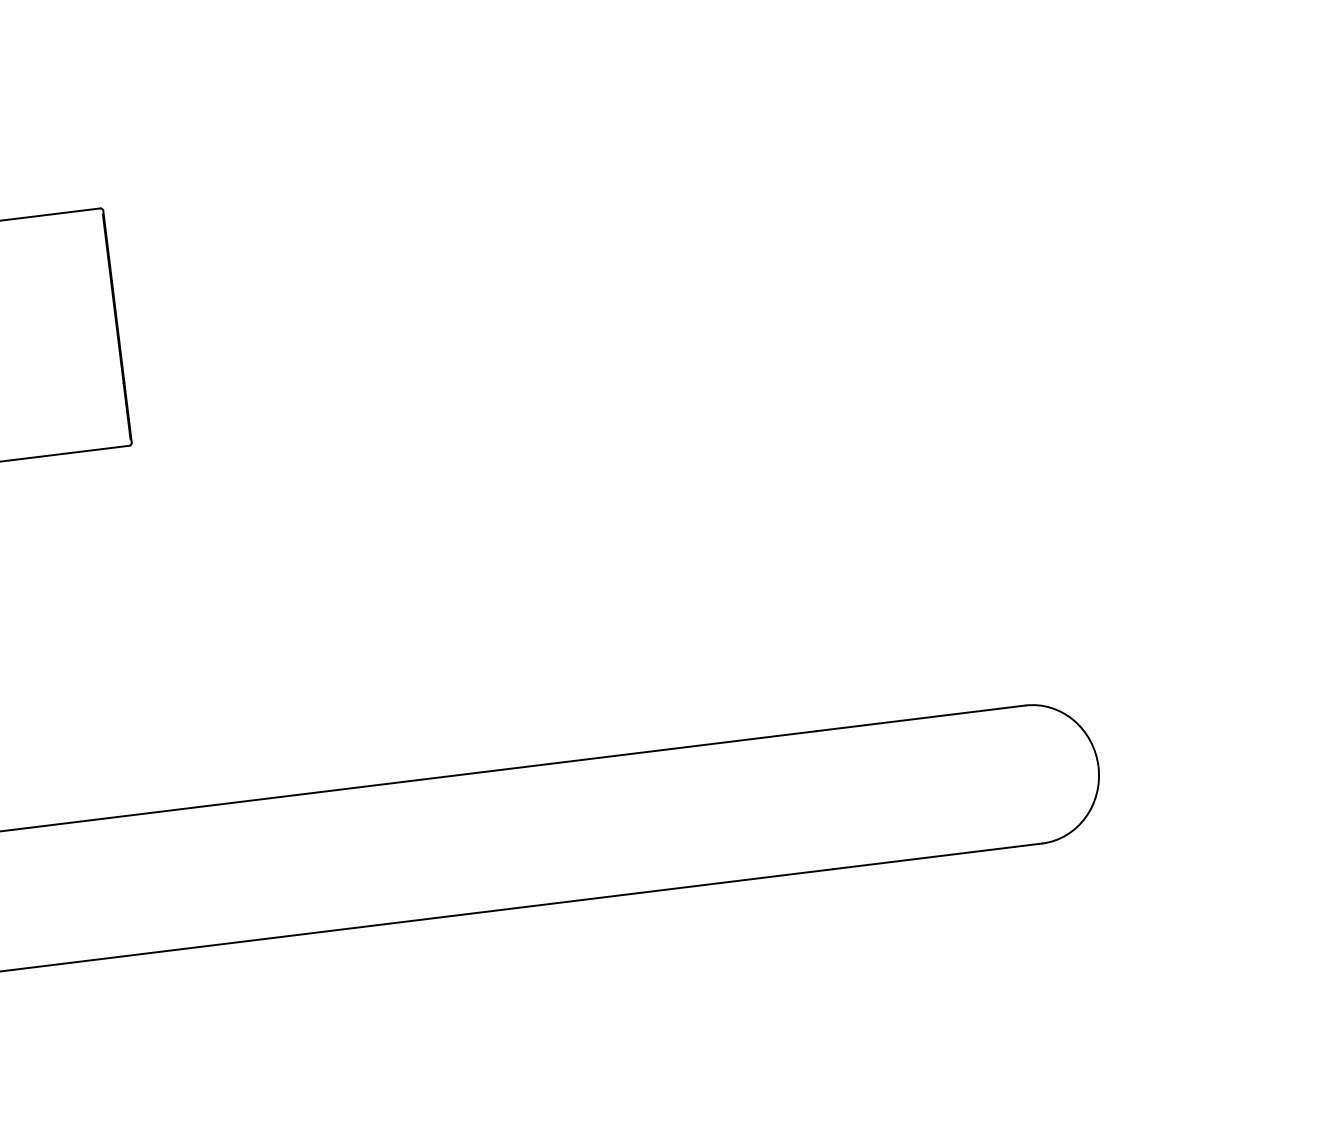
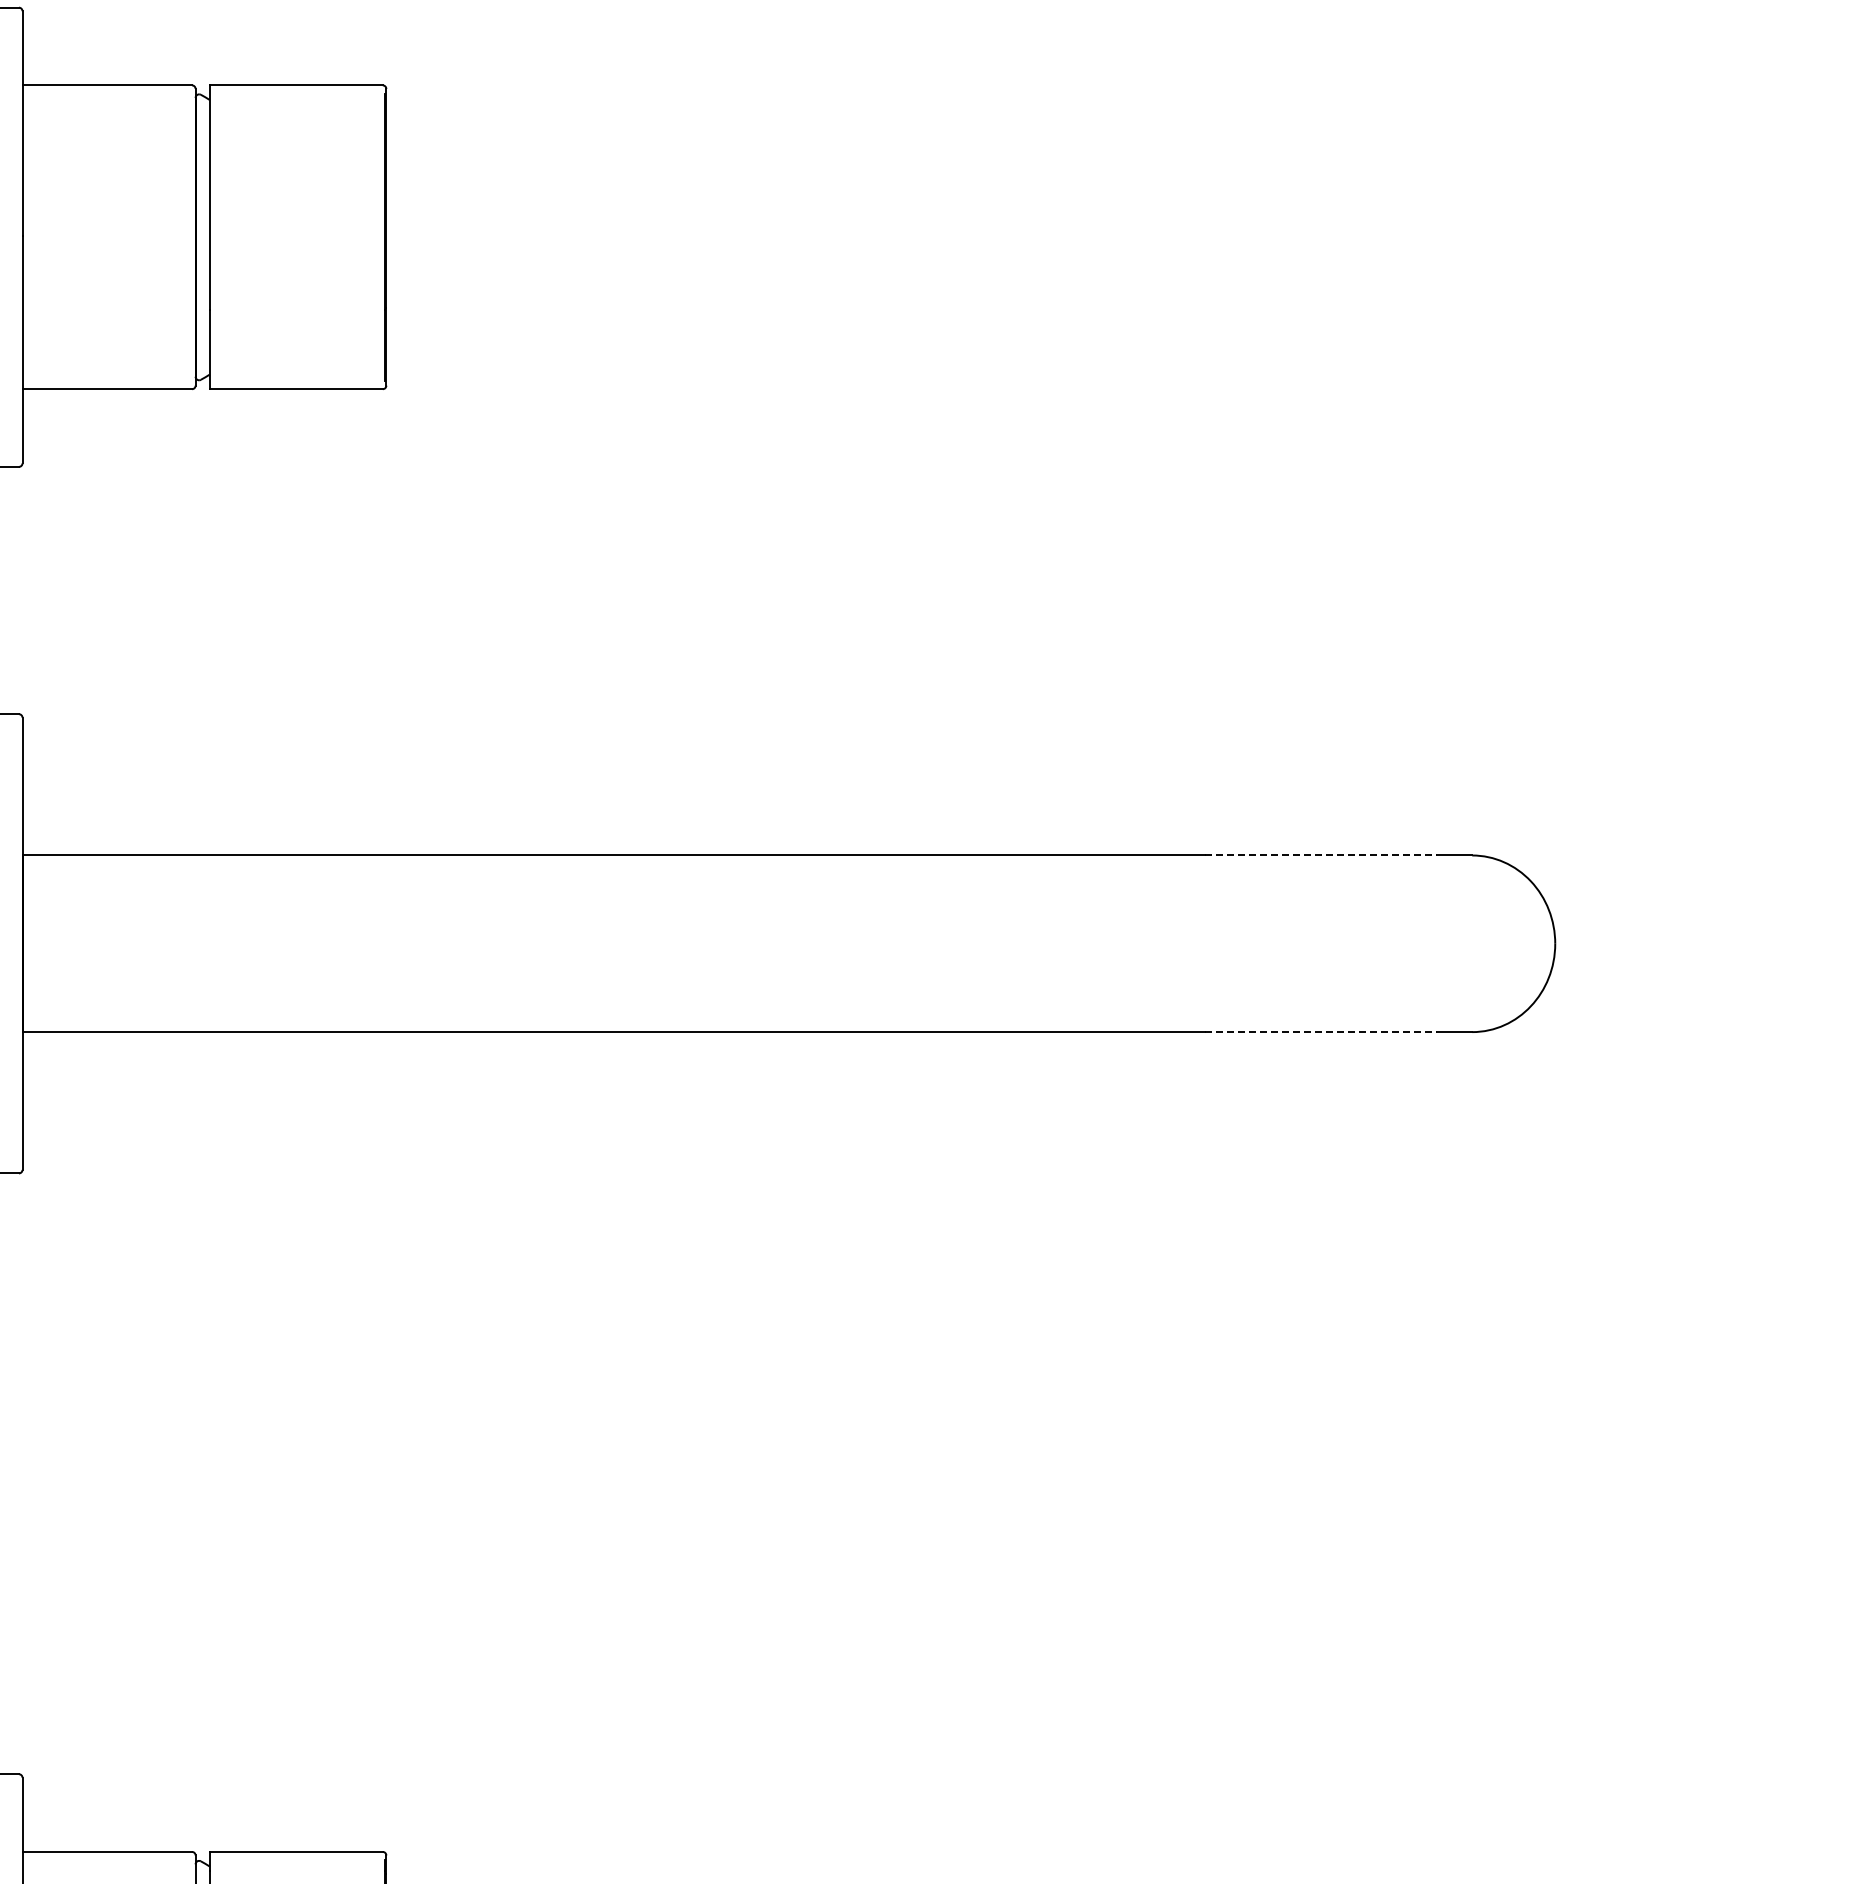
line: (907, 720) -> (1321, 855), solid -> dashed
line: (924, 858) -> (1321, 1032), solid -> dashed

